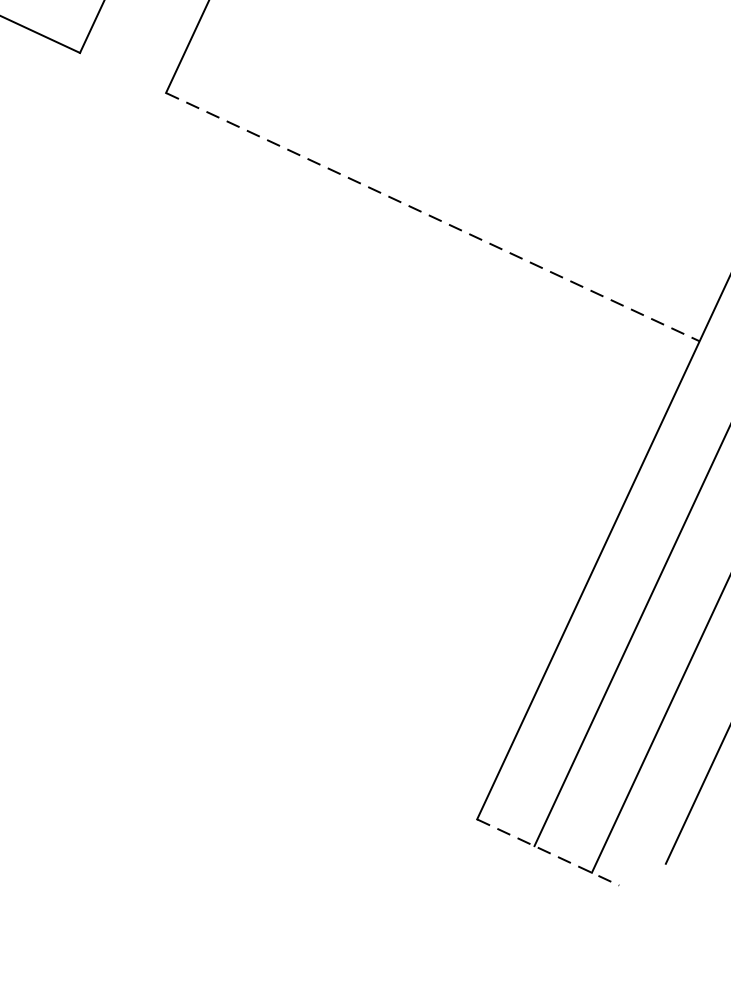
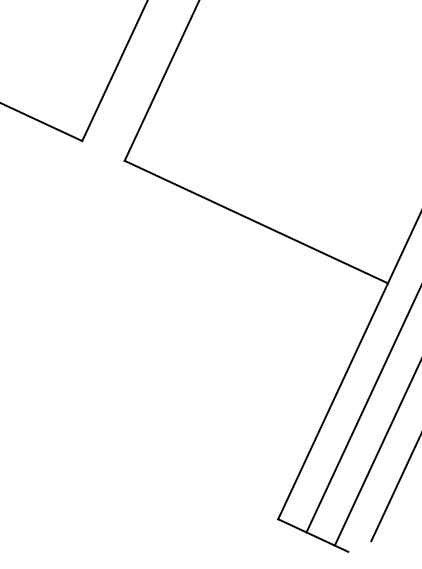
line: (433, 217) -> (256, 222), dashed -> solid
line: (548, 852) -> (313, 535), dashed -> solid

